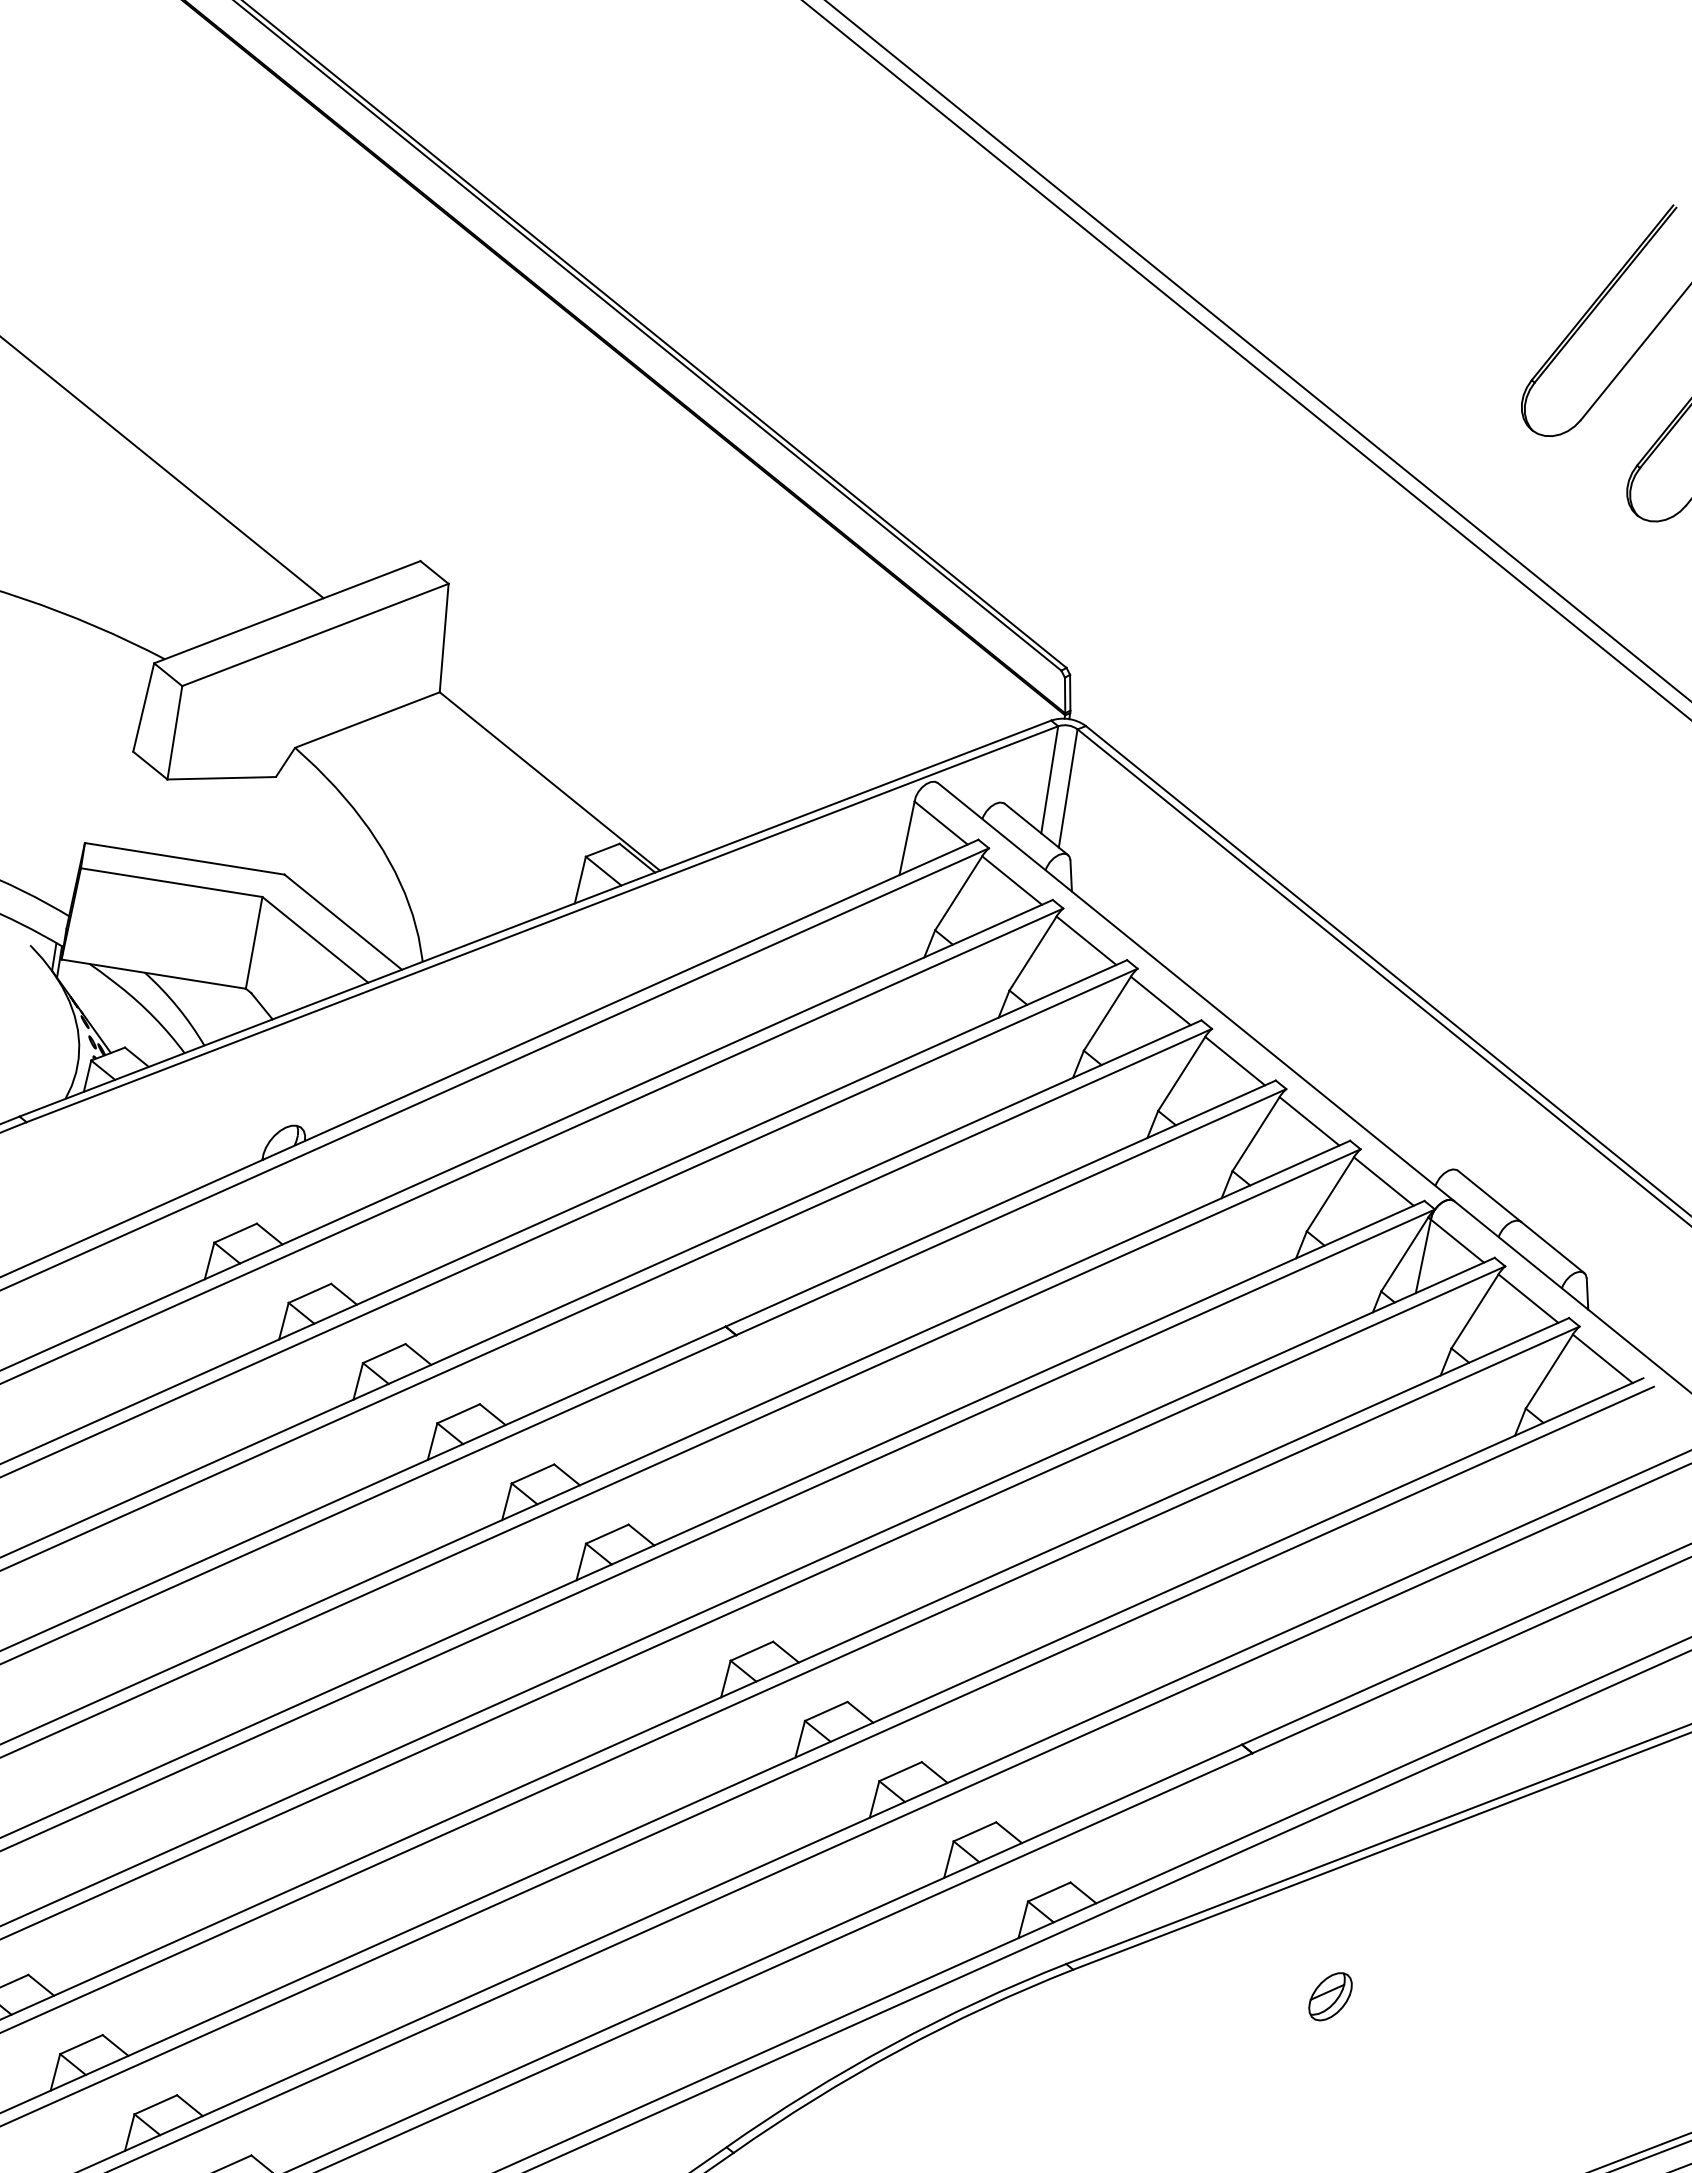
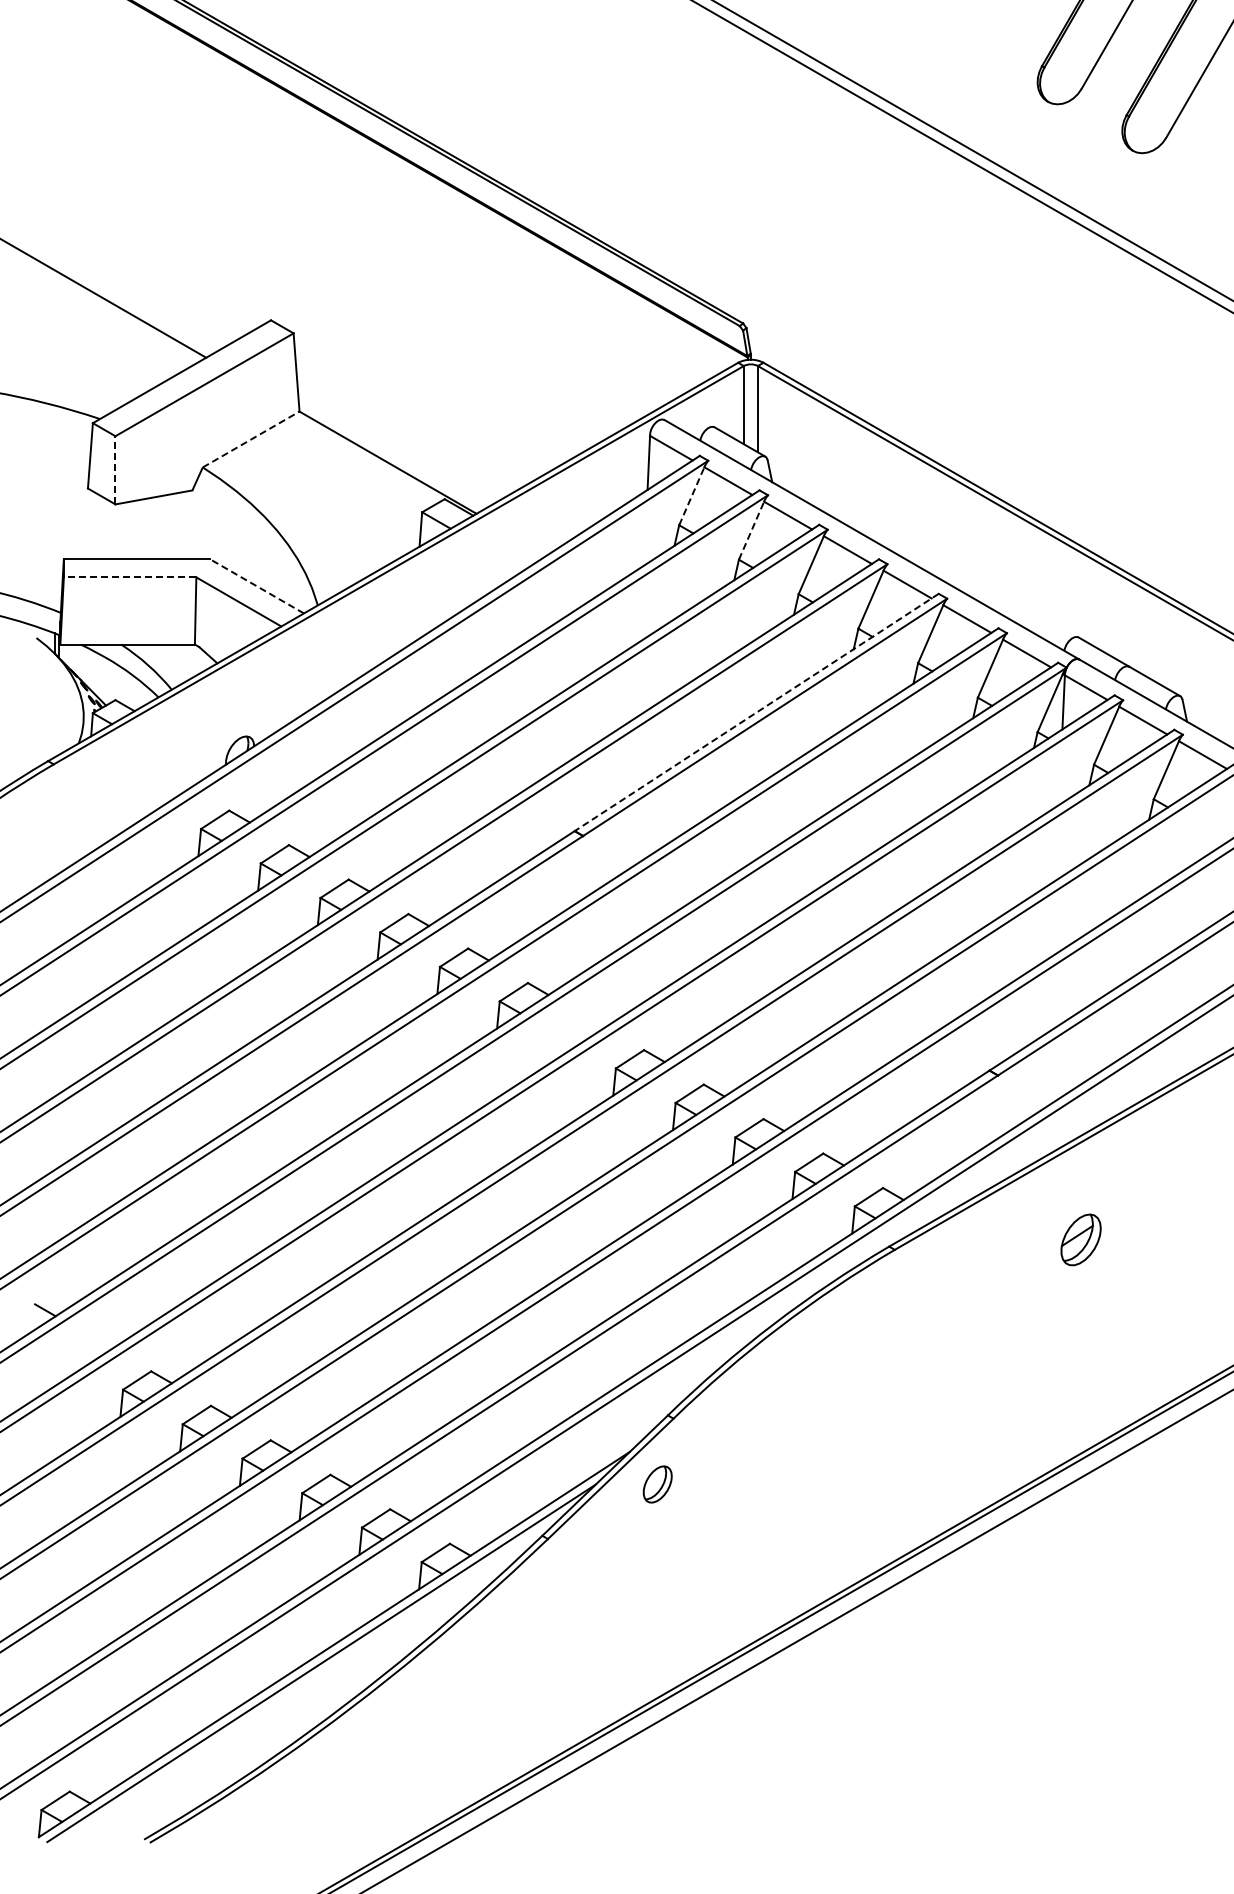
line: (367, 720) -> (251, 439), solid -> dashed
line: (175, 731) -> (115, 469), solid -> dashed
line: (170, 882) -> (129, 577), solid -> dashed
line: (958, 893) -> (691, 496), solid -> dashed
line: (343, 921) -> (256, 585), solid -> dashed
line: (1033, 953) -> (751, 530), solid -> dashed
line: (1000, 1203) -> (756, 712), solid -> dashed
part: (1329, 1997) -> (1080, 1240), size x1.4

